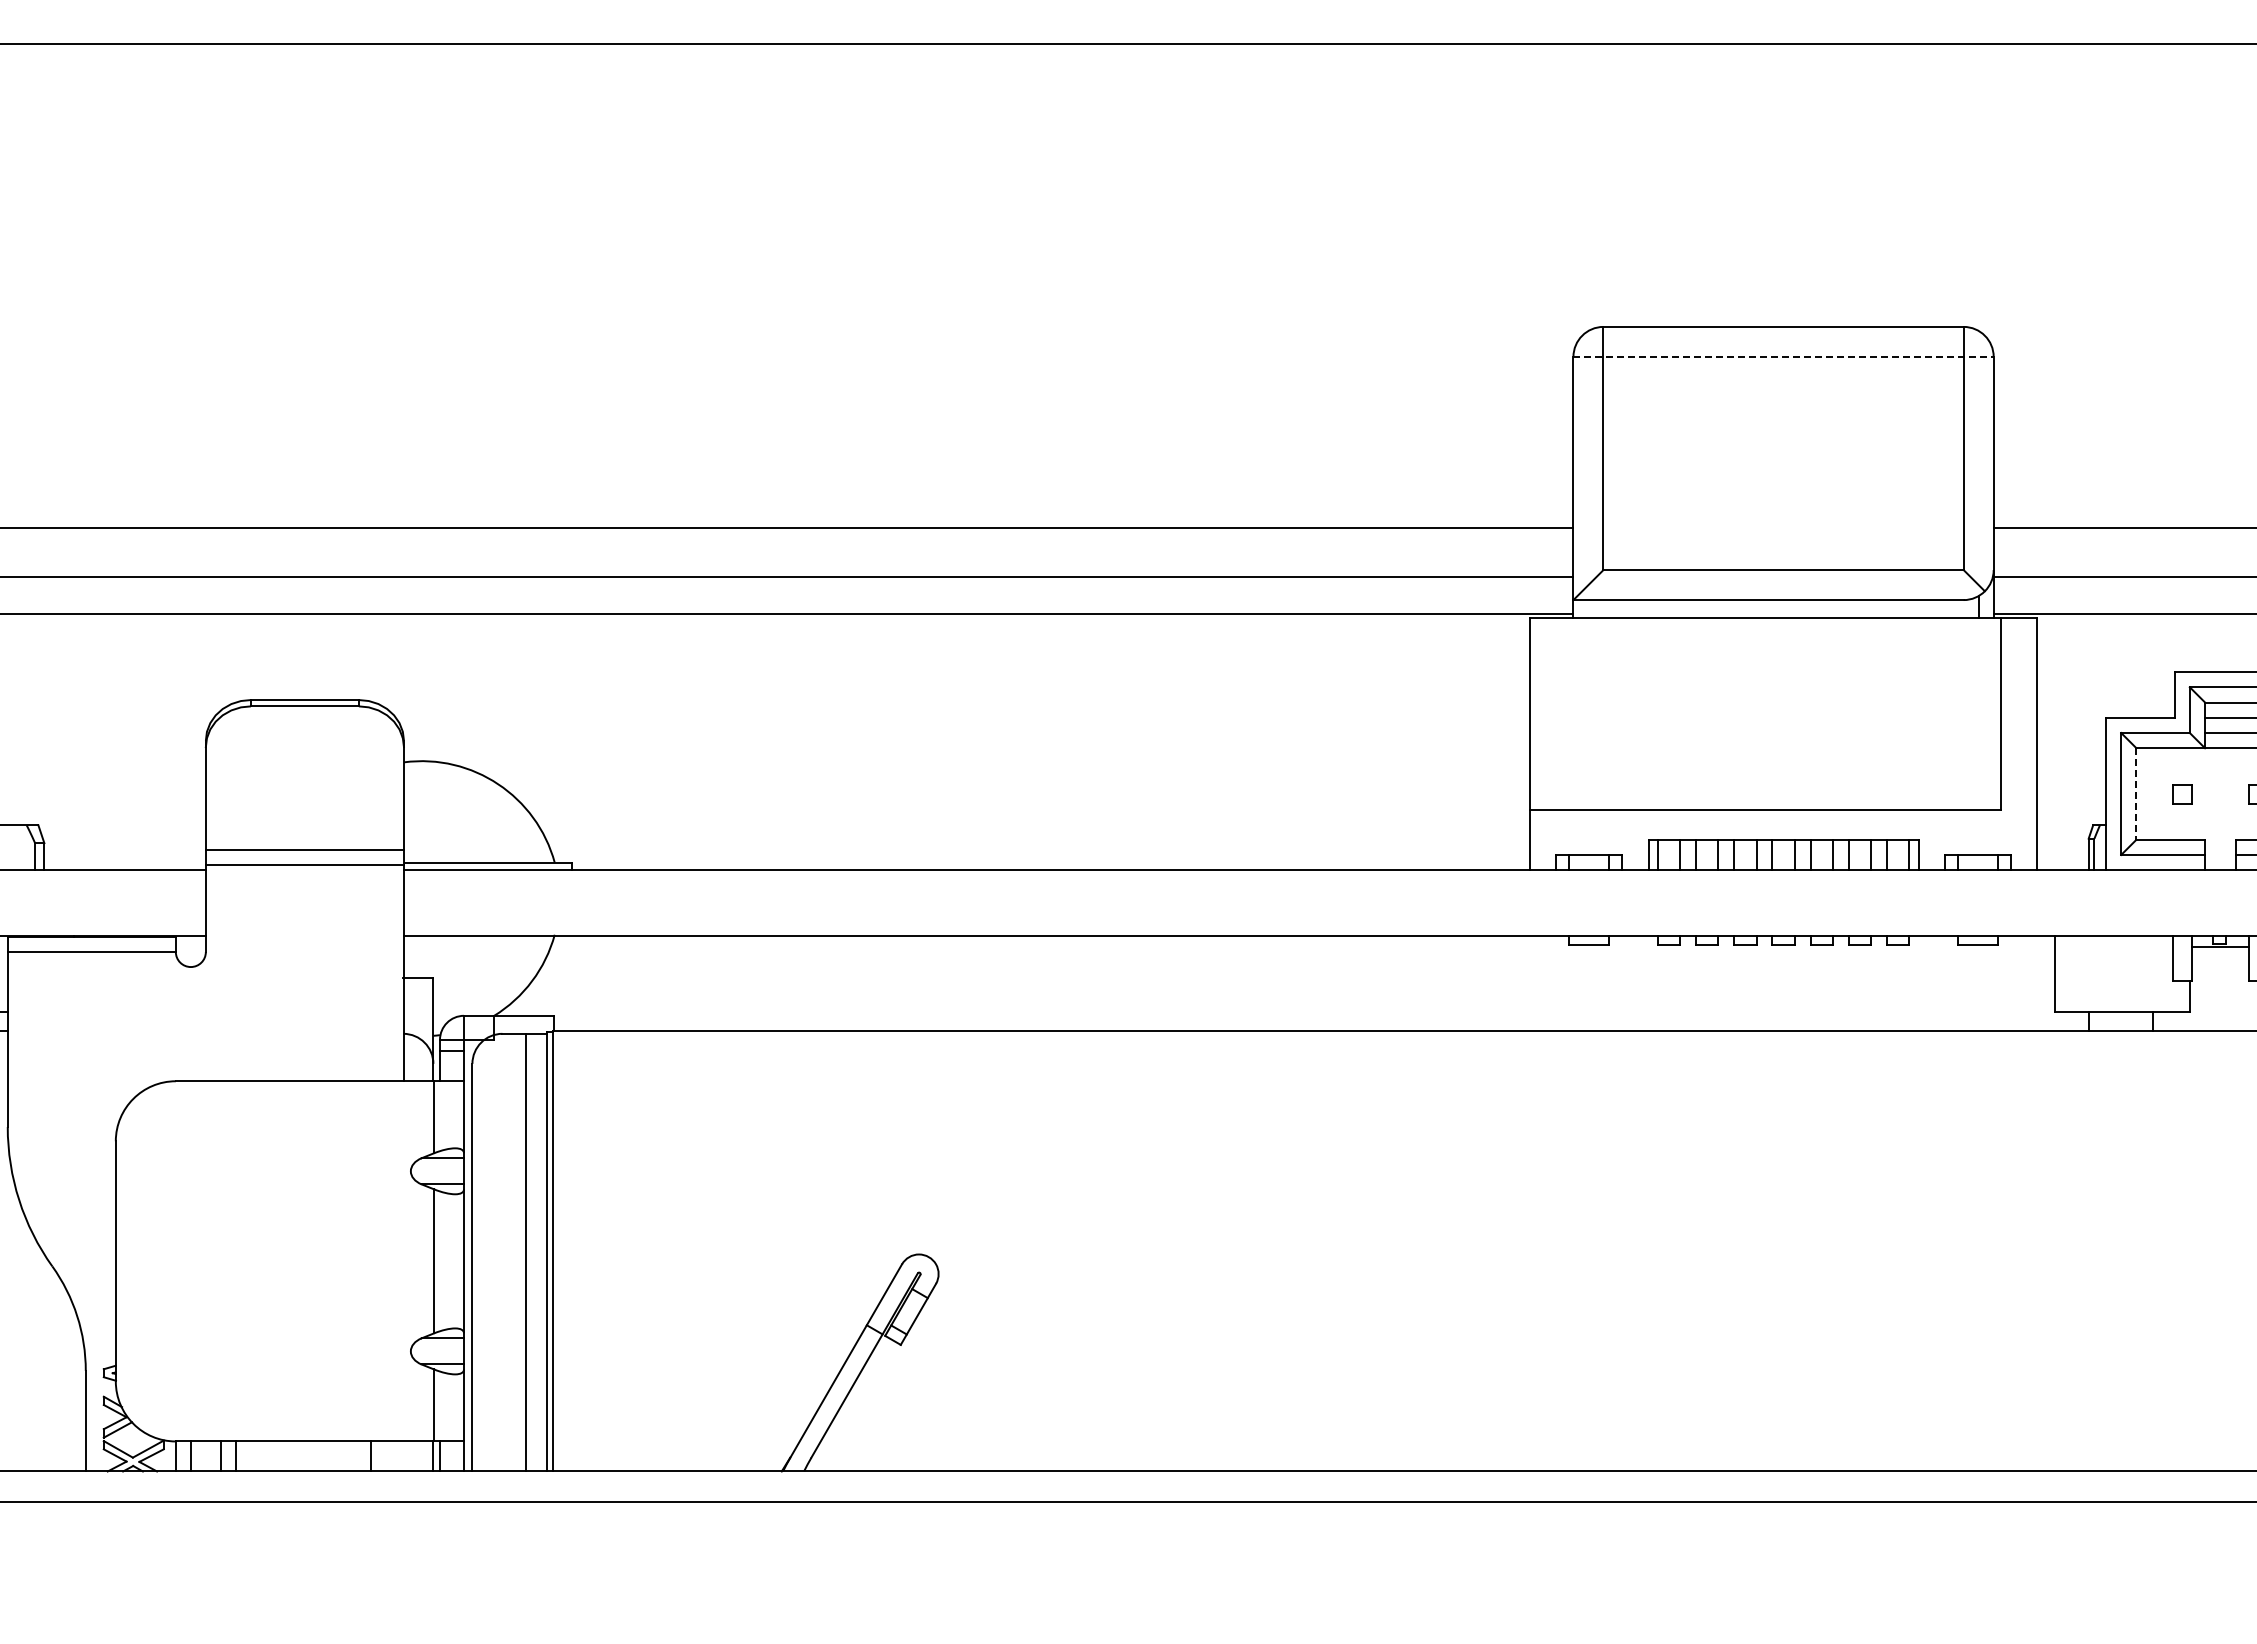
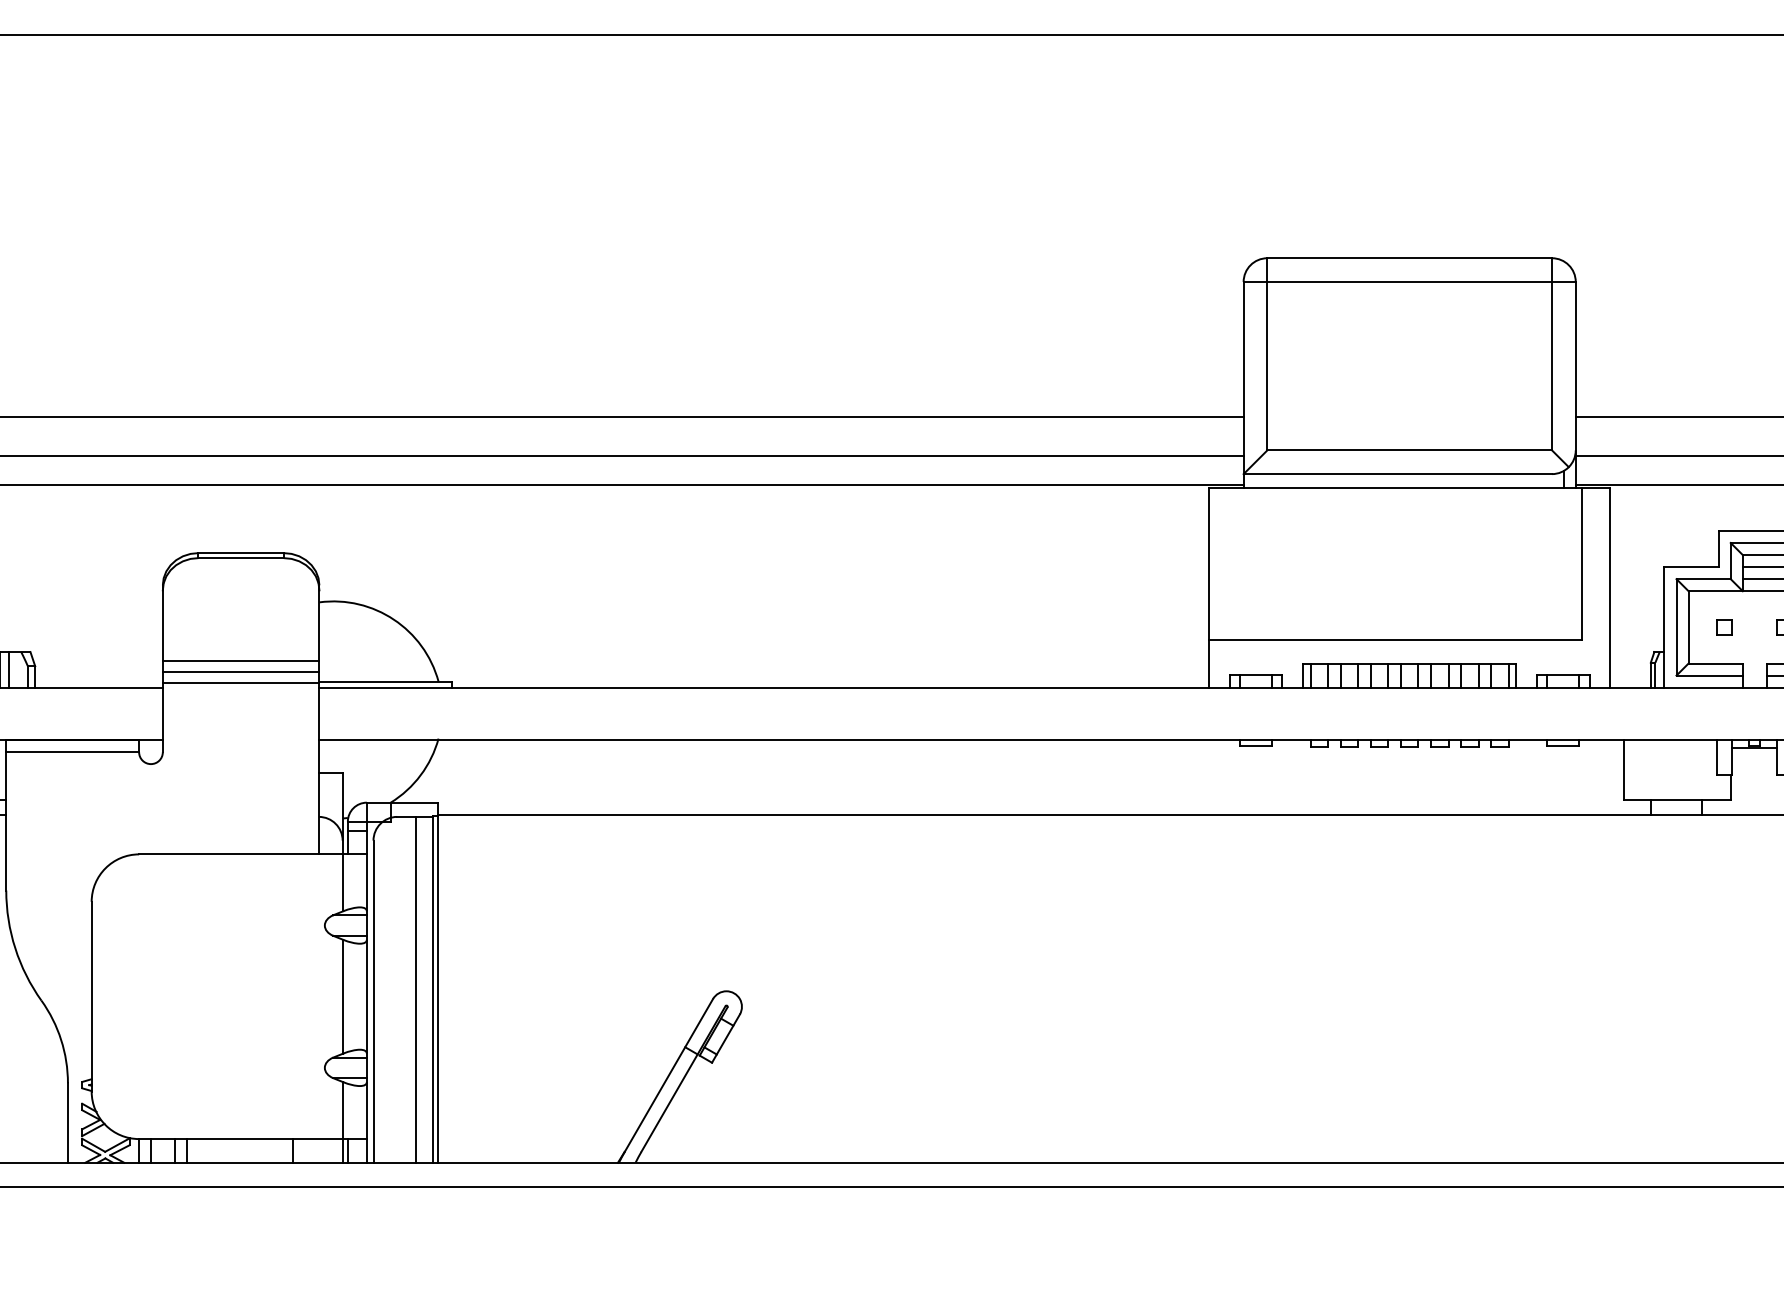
line: (1784, 356) -> (1410, 281), dashed -> solid
line: (2136, 793) -> (1688, 626), dashed -> solid
line: (304, 837) -> (240, 661), added
line: (11, 847) -> (9, 669), added

